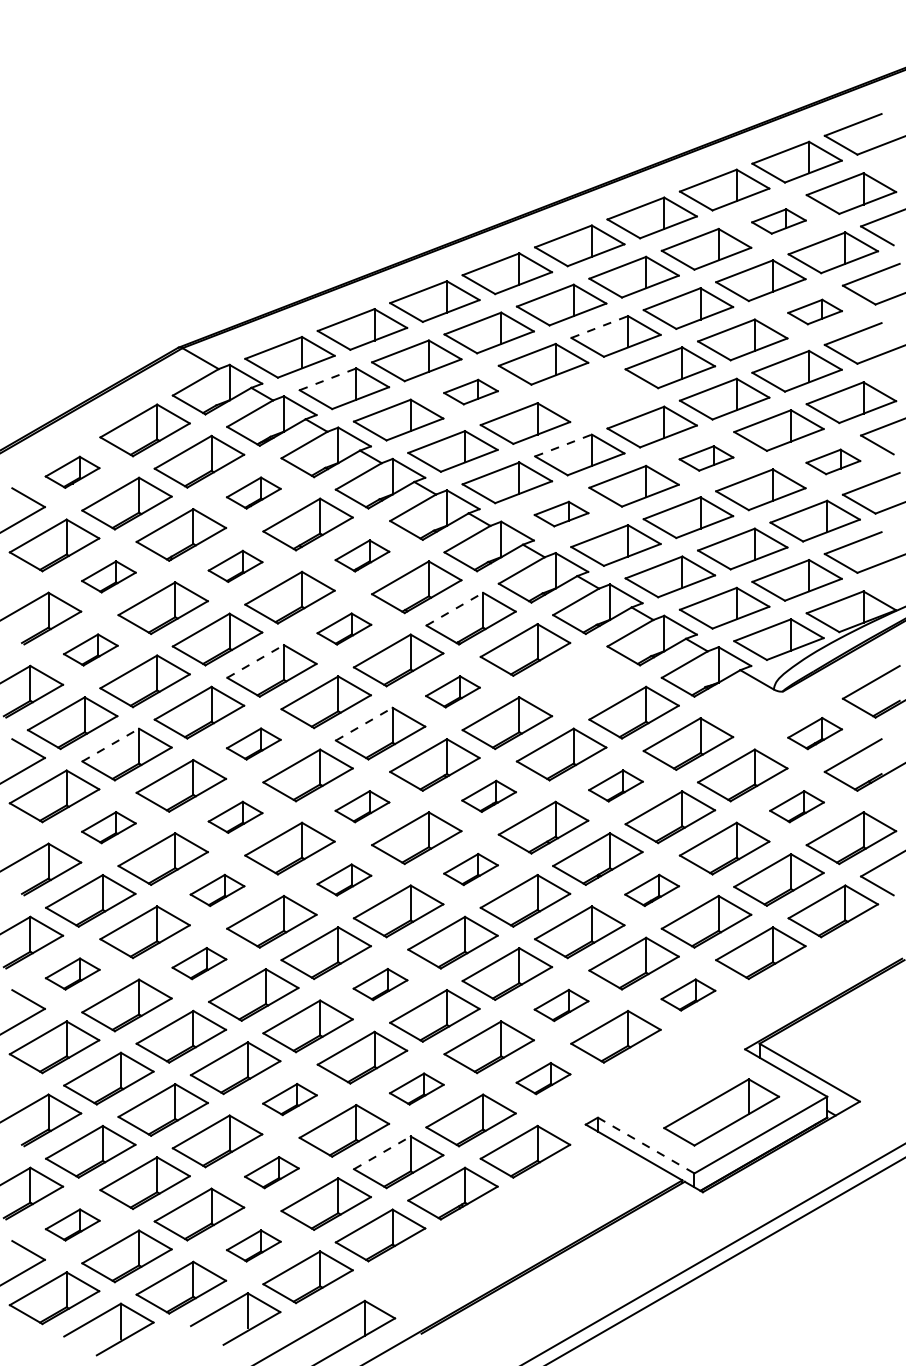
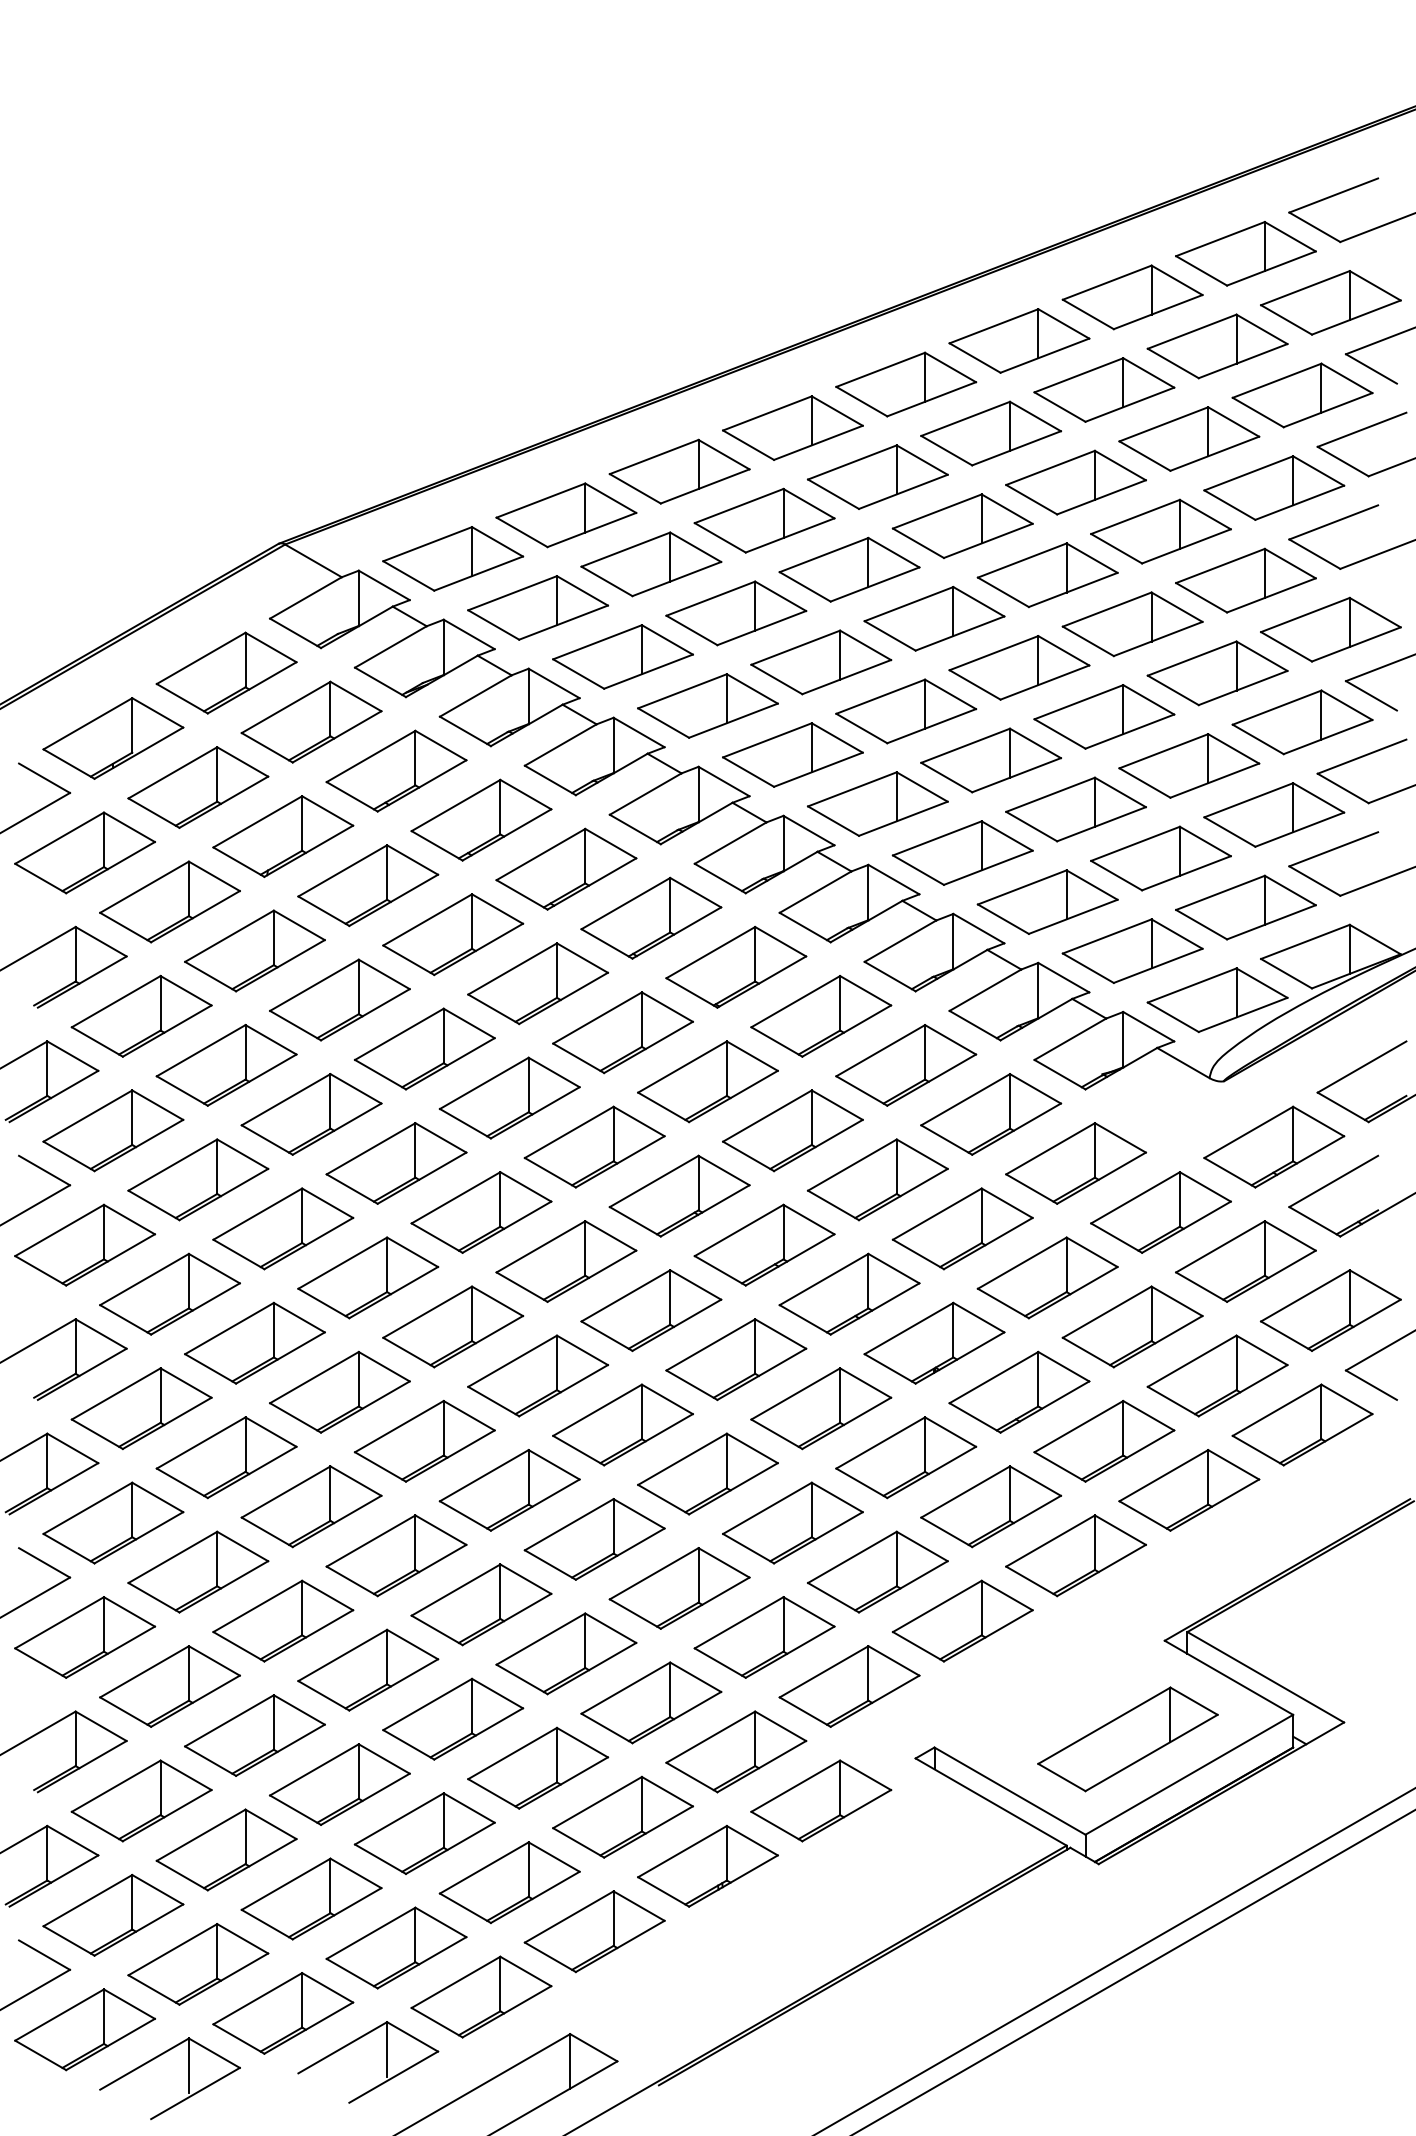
part: (778, 221) -> (1216, 346), size x1.67
part: (814, 311) -> (1273, 487), size x1.67
line: (600, 326) -> (938, 510), dashed -> solid
line: (328, 379) -> (513, 593), dashed -> solid
part: (470, 391) -> (735, 612), size x1.67
part: (597, 395) -> (933, 618), added
line: (563, 445) -> (880, 696), dashed -> solid
part: (706, 458) -> (1104, 717), size x1.67
part: (833, 461) -> (1302, 721), size x1.67
part: (72, 472) -> (113, 738), size x1.67
part: (253, 492) -> (396, 770), size x1.67
part: (561, 513) -> (877, 803), size x1.67
part: (362, 555) -> (566, 868), size x1.67
part: (235, 566) -> (367, 885), size x1.67
part: (108, 576) -> (169, 901), size x1.67
line: (454, 609) -> (710, 953), dashed -> solid
part: (344, 628) -> (538, 982), size x1.67
part: (90, 649) -> (141, 1015), size x1.67
line: (255, 661) -> (399, 1034), dashed -> solid
part: (579, 681) -> (905, 1065), added
part: (452, 691) -> (707, 1081), size x1.67
line: (364, 724) -> (569, 1132), dashed -> solid
part: (814, 733) -> (1273, 1146), size x1.67
part: (253, 743) -> (396, 1162), size x1.67
line: (110, 745) -> (172, 1165), dashed -> solid
part: (615, 785) -> (962, 1228), size x1.67
part: (488, 796) -> (763, 1245), size x1.67
part: (362, 806) -> (566, 1261), size x1.67
part: (796, 806) -> (1245, 1261), size x1.67
part: (235, 817) -> (367, 1278), size x1.67
part: (108, 827) -> (169, 1293), size x1.67
part: (470, 869) -> (735, 1359), size x1.67
part: (344, 879) -> (538, 1375), size x1.67
part: (217, 890) -> (339, 1392), size x1.67
part: (651, 890) -> (1018, 1392), size x1.67
part: (199, 963) -> (311, 1506), size x1.67
part: (72, 973) -> (113, 1522), size x1.67
part: (380, 984) -> (594, 1539), size x1.67
part: (688, 994) -> (1076, 1554), size x1.67
part: (561, 1005) -> (877, 1572), size x1.67
part: (543, 1078) -> (849, 1686), size x1.67
part: (416, 1088) -> (650, 1701), size x1.67
part: (289, 1099) -> (452, 1719), size x1.67
line: (646, 1145) -> (1010, 1791), dashed -> solid
line: (382, 1152) -> (597, 1802), dashed -> solid
part: (271, 1172) -> (424, 1833), size x1.67
part: (72, 1224) -> (113, 1914), size x1.67
part: (253, 1245) -> (396, 1947), size x1.67

